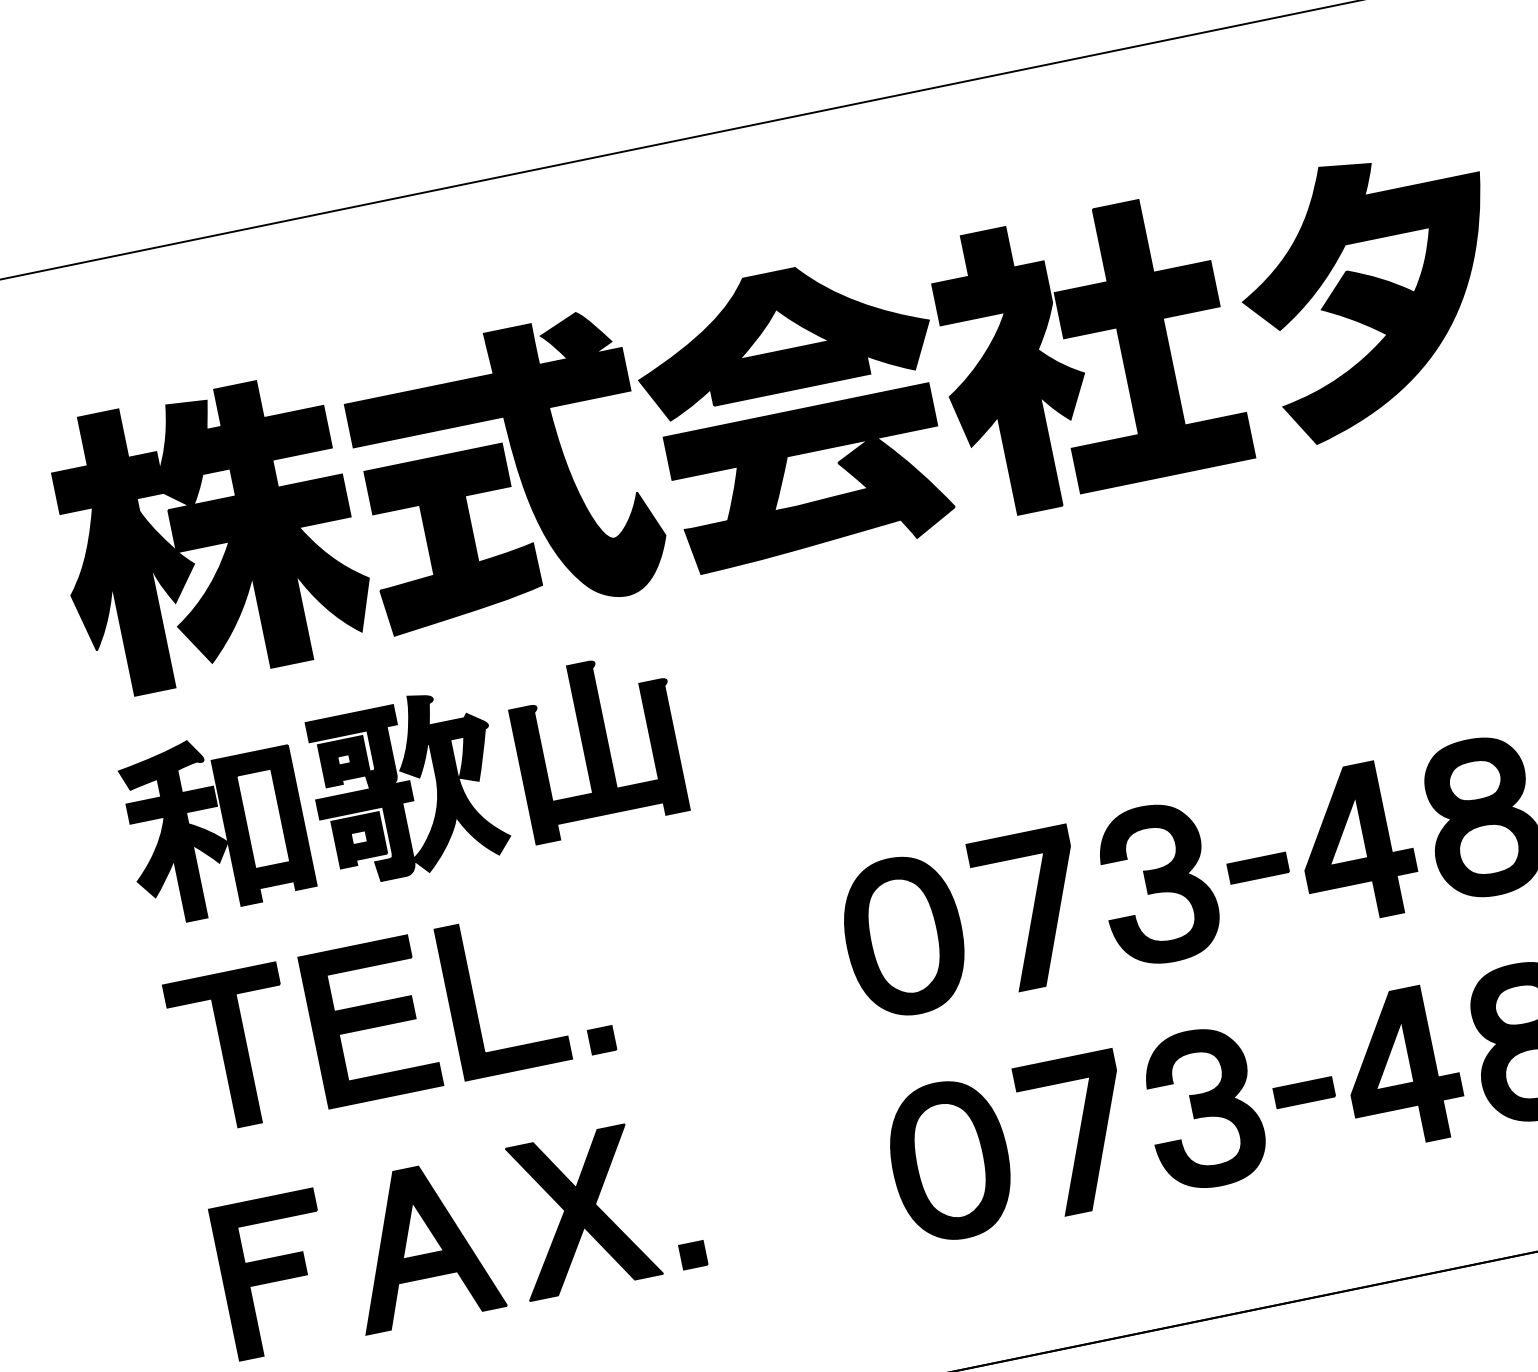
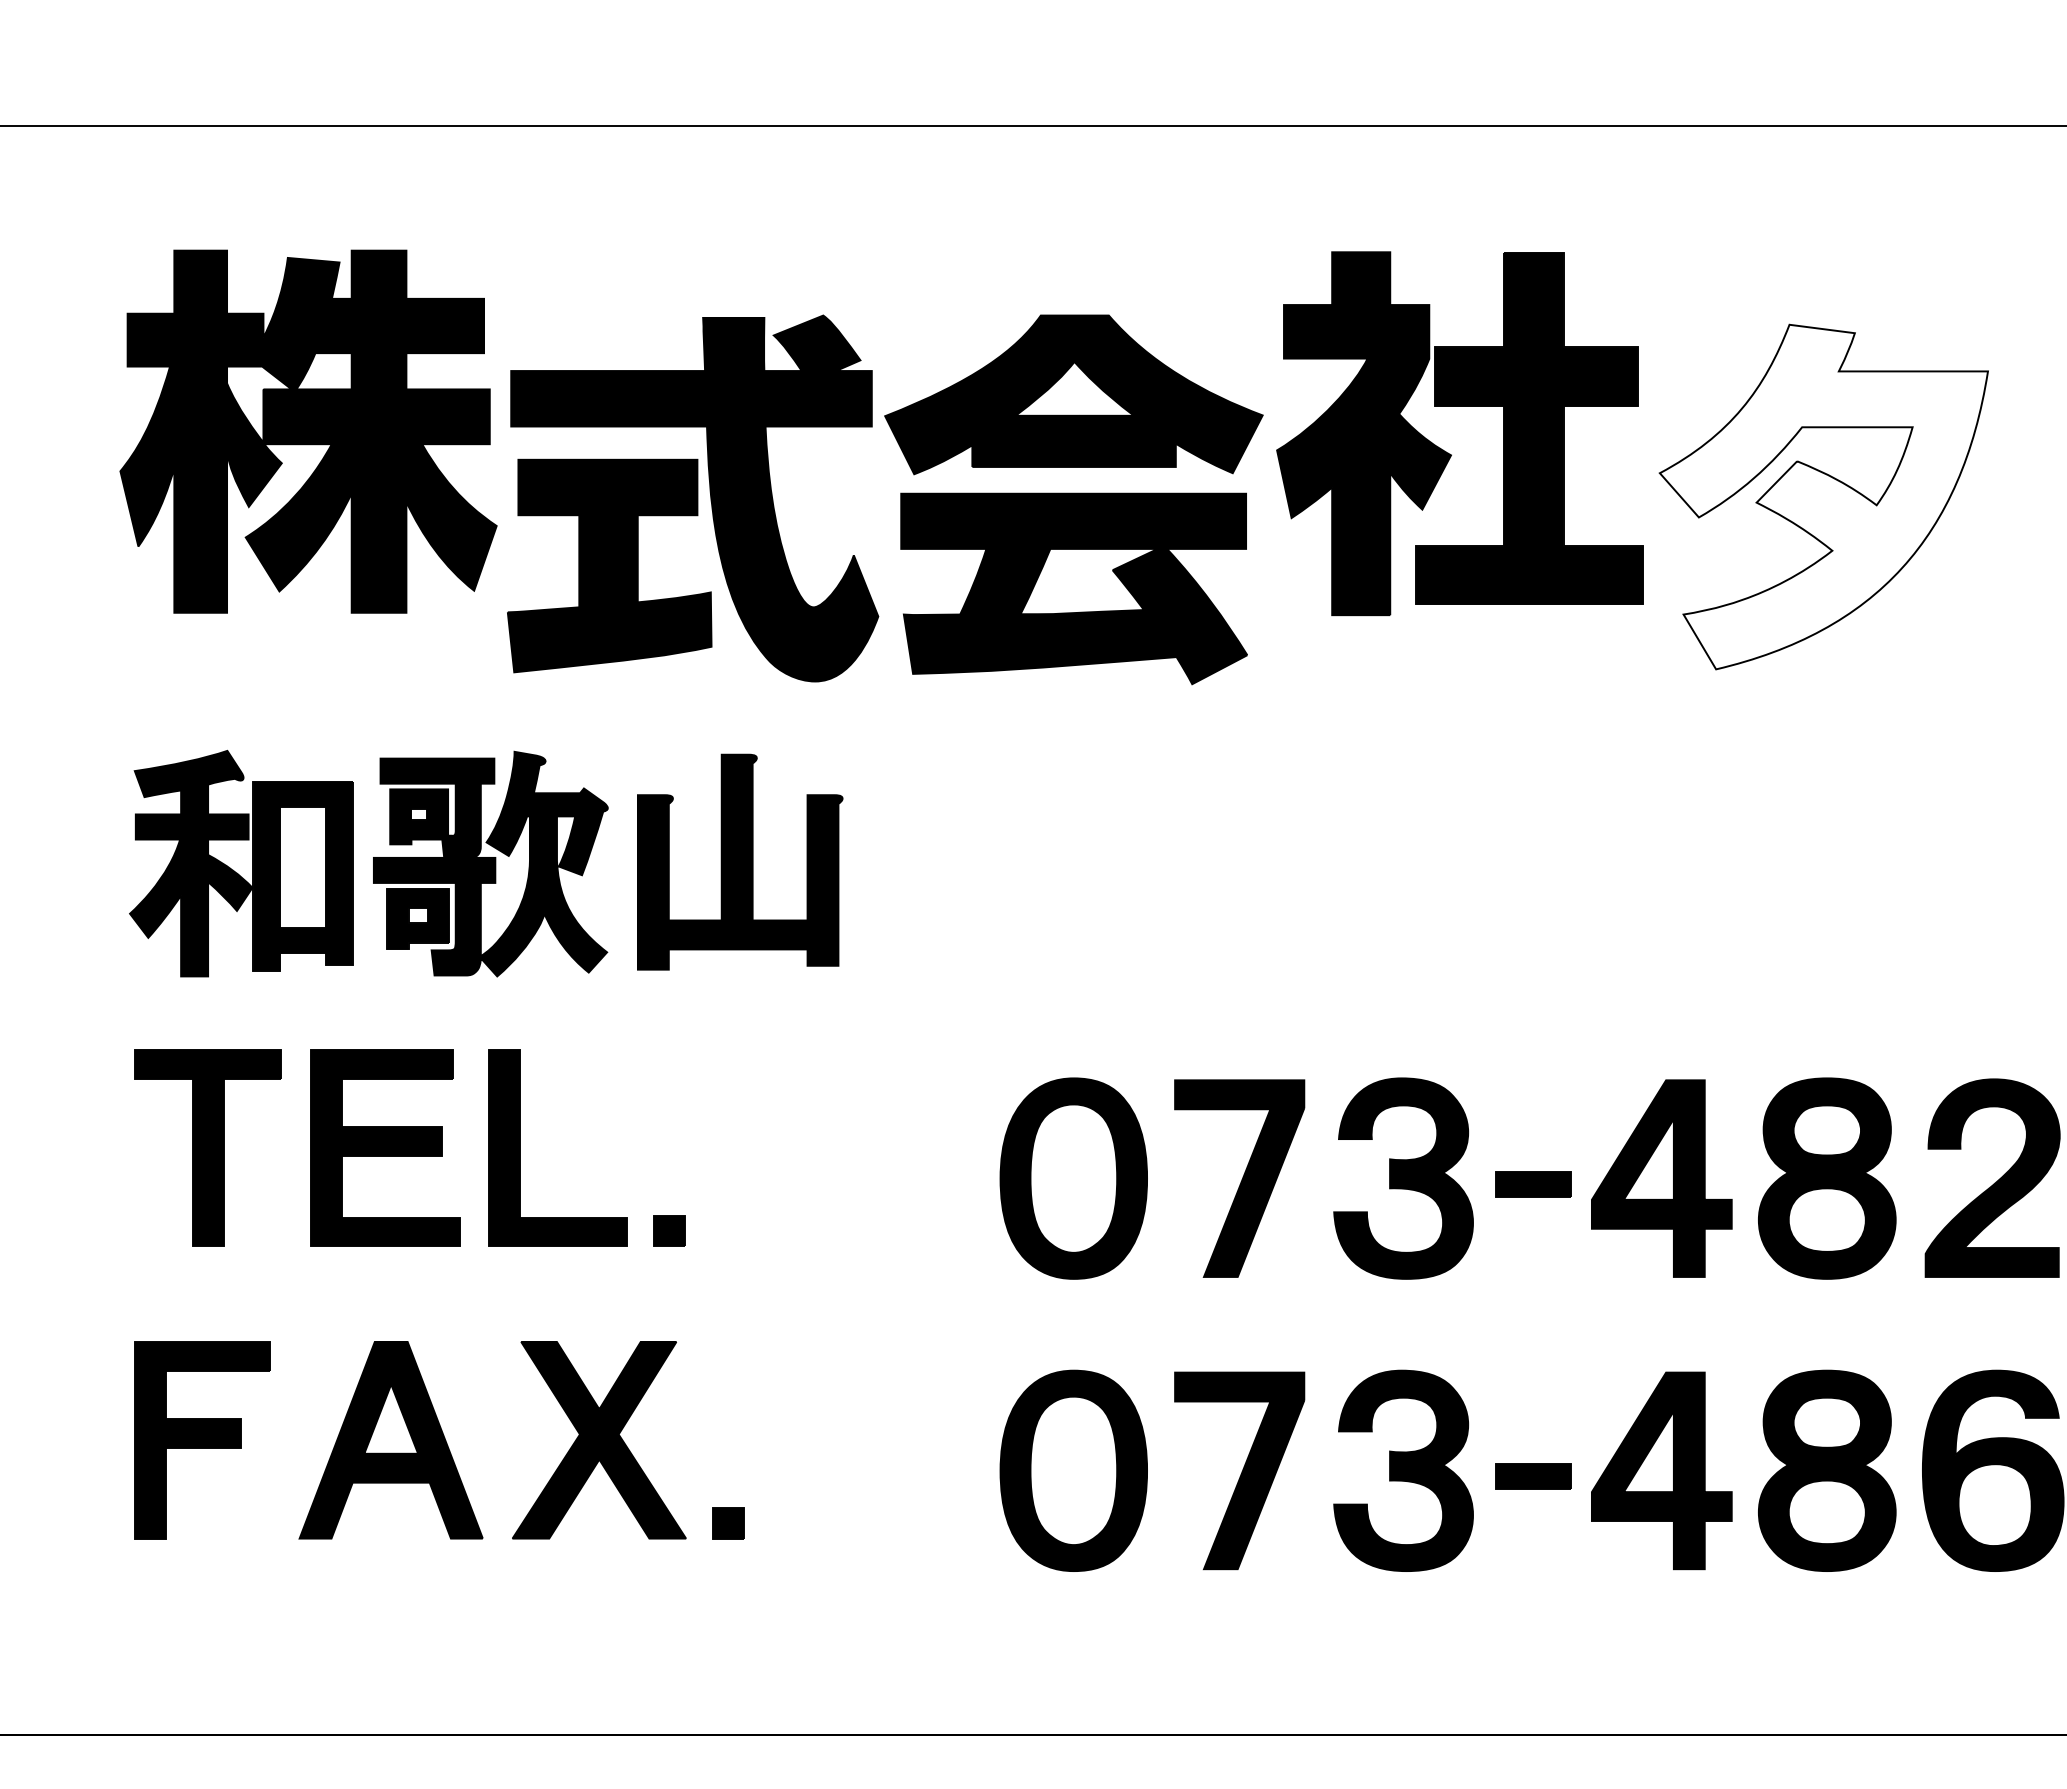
fill: (1372, 294) -> (1823, 496), removed
part: (1083, 372) -> (1450, 453), moved
part: (209, 535) -> (308, 431), moved

